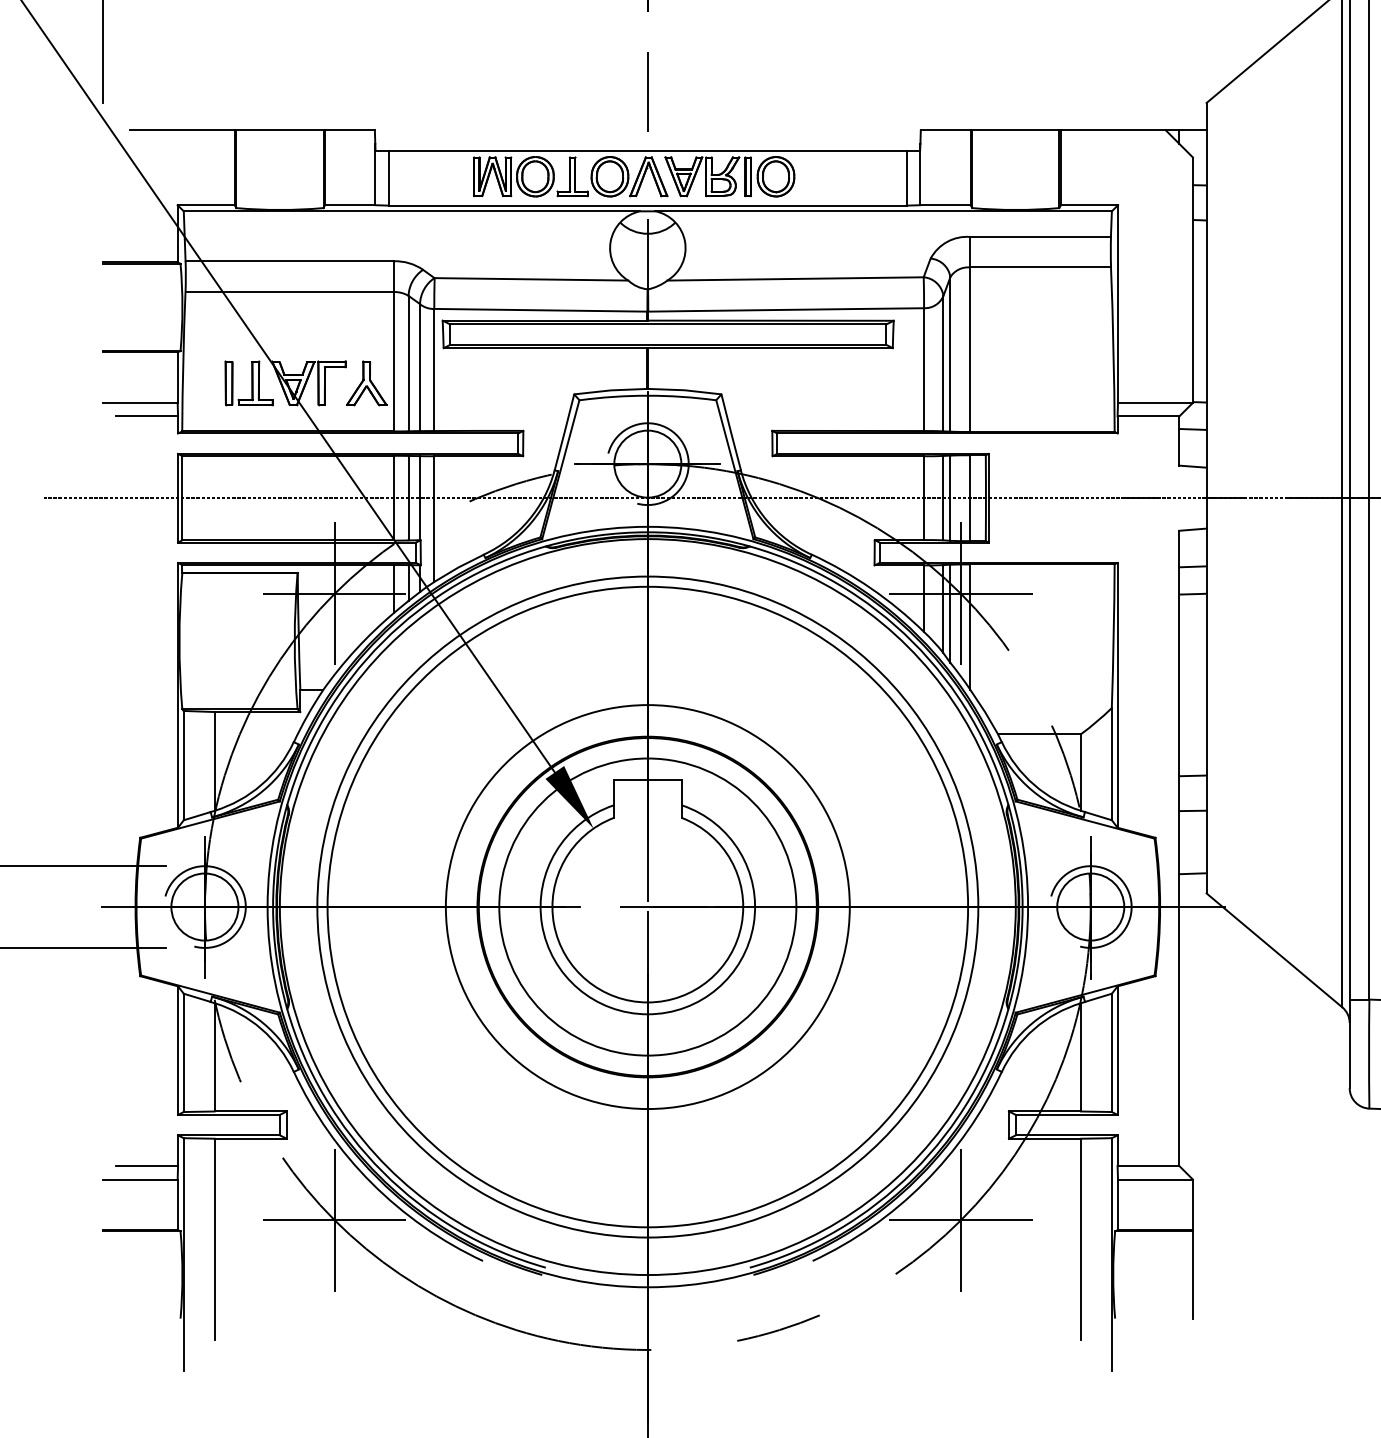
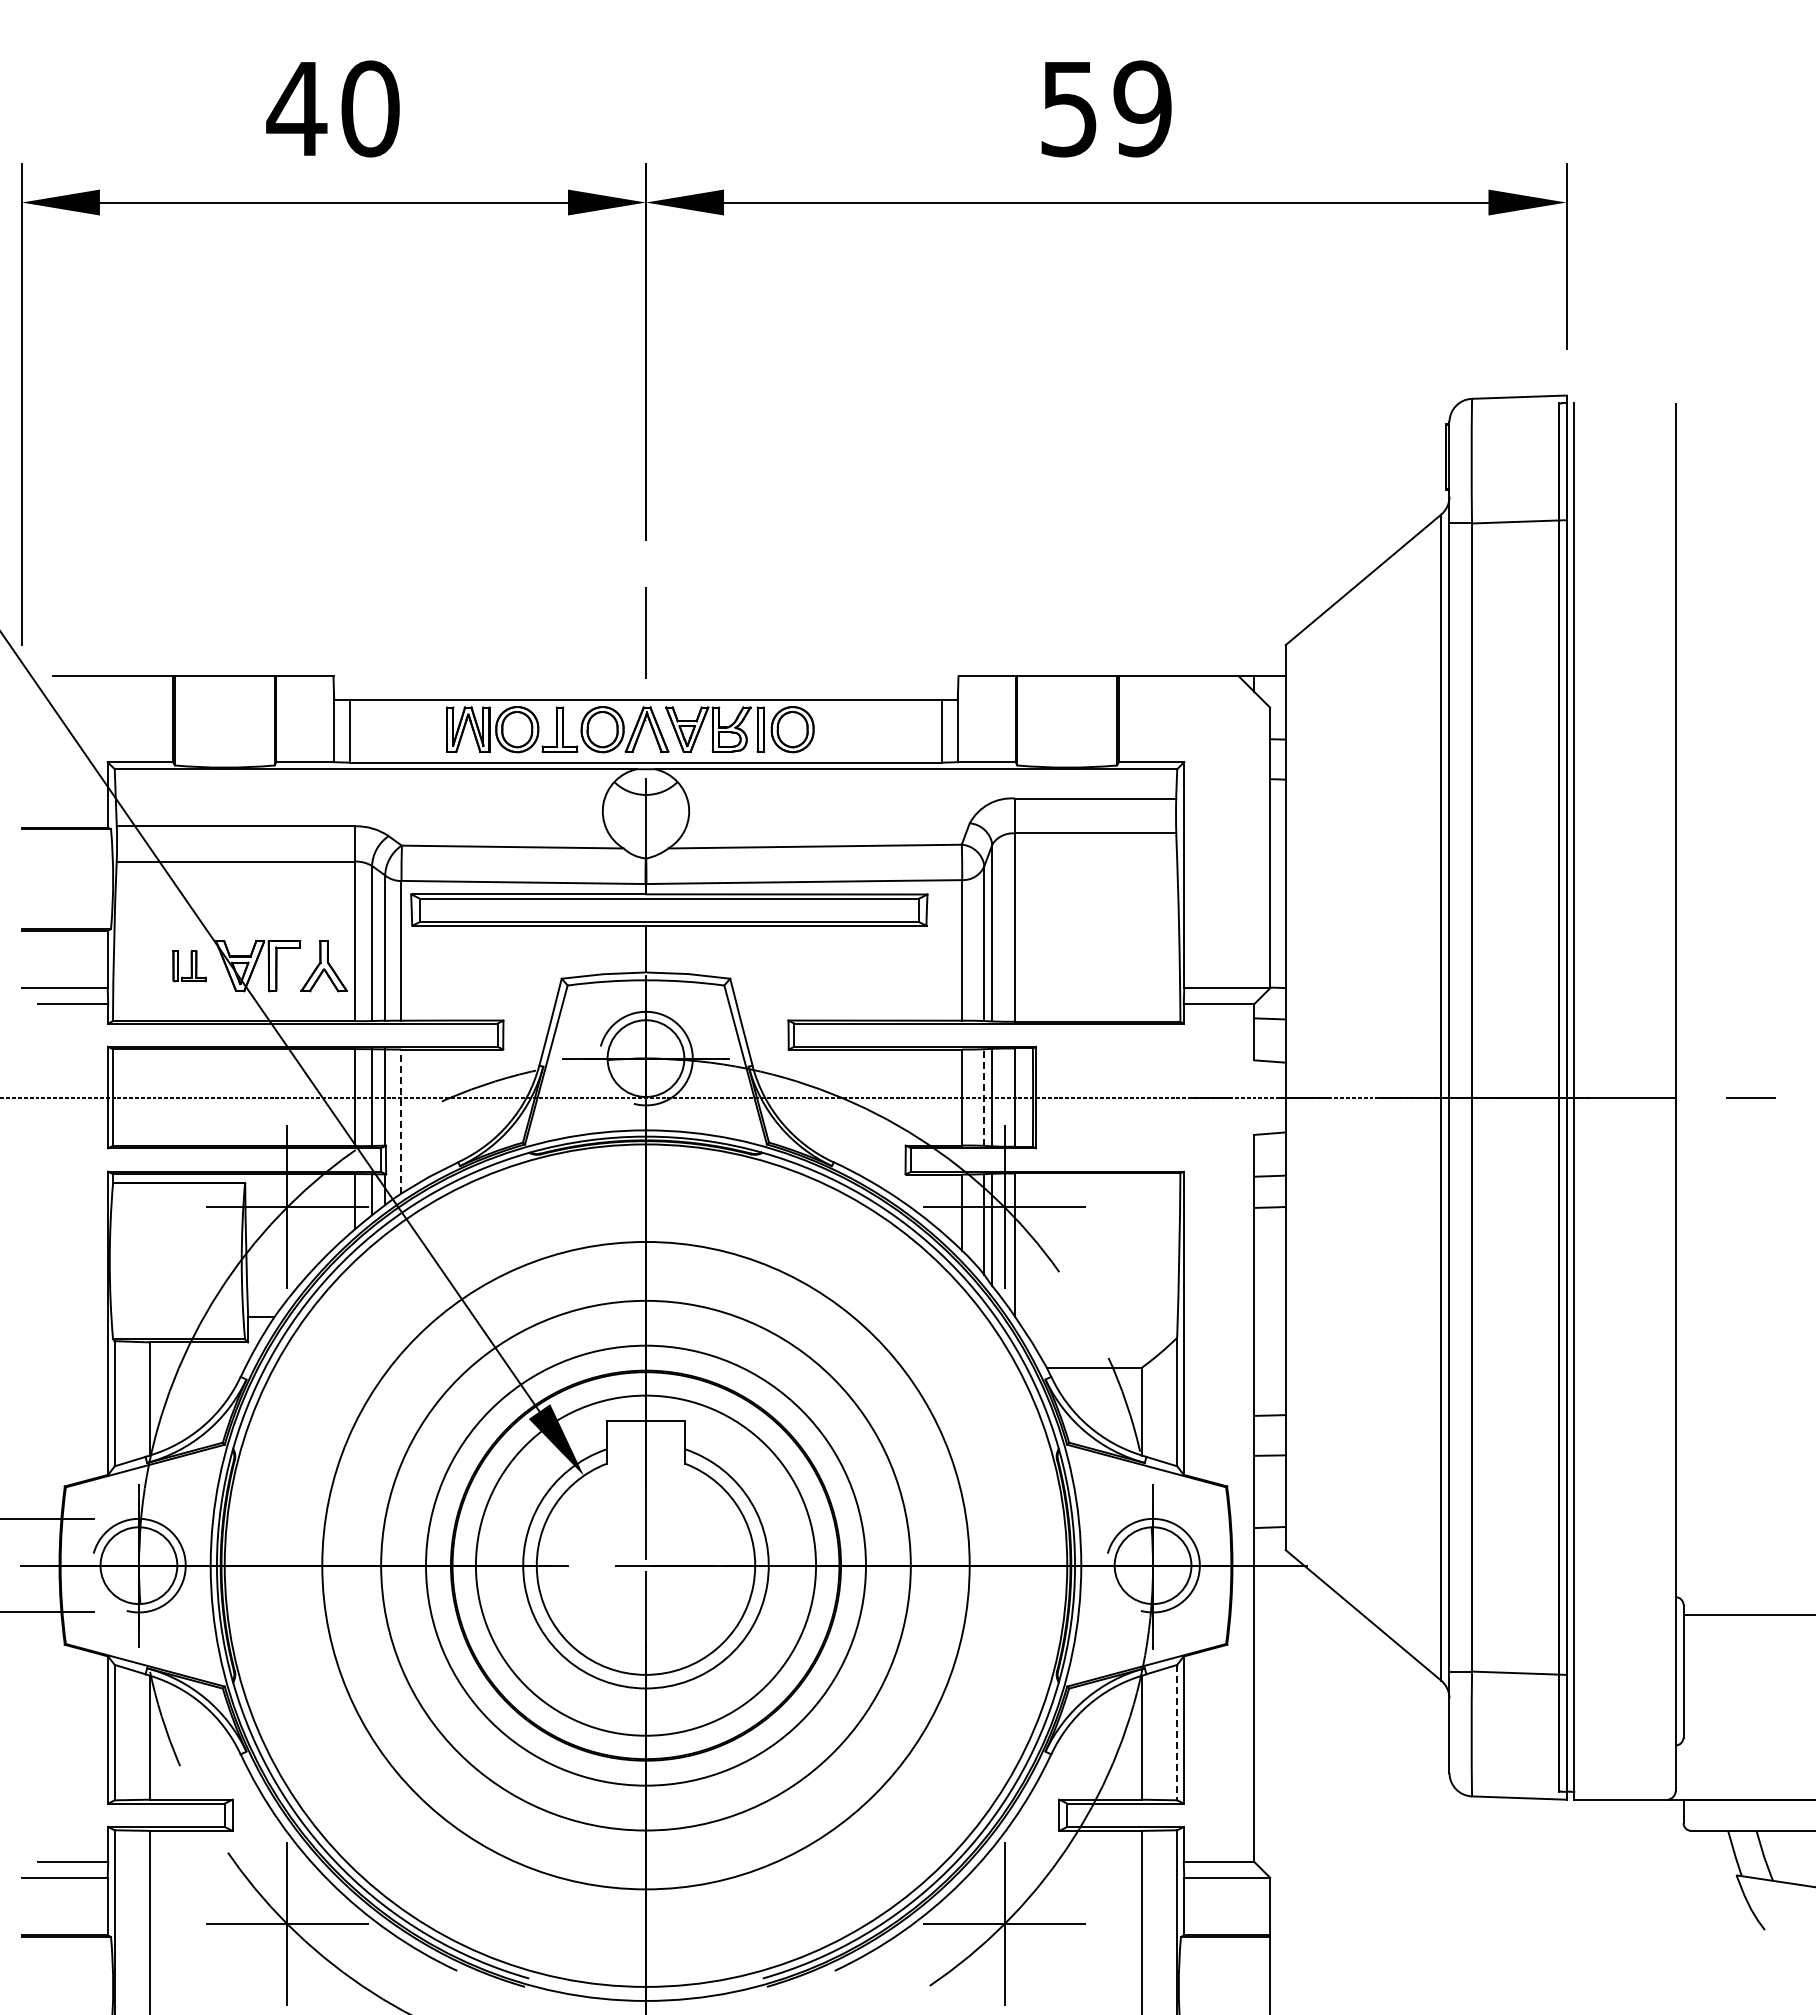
part: (249, 383) -> (189, 966), size x0.6
line: (943, 498) -> (984, 1097), solid -> dashed
line: (434, 519) -> (401, 1121), solid -> dashed
circle: (647, 906) -> (645, 1565), size x0.6
circle: (647, 906) -> (645, 1565), size x0.7
circle: (647, 906) -> (645, 1565), size x1.4
line: (1112, 1052) -> (1177, 1732), solid -> dashed

